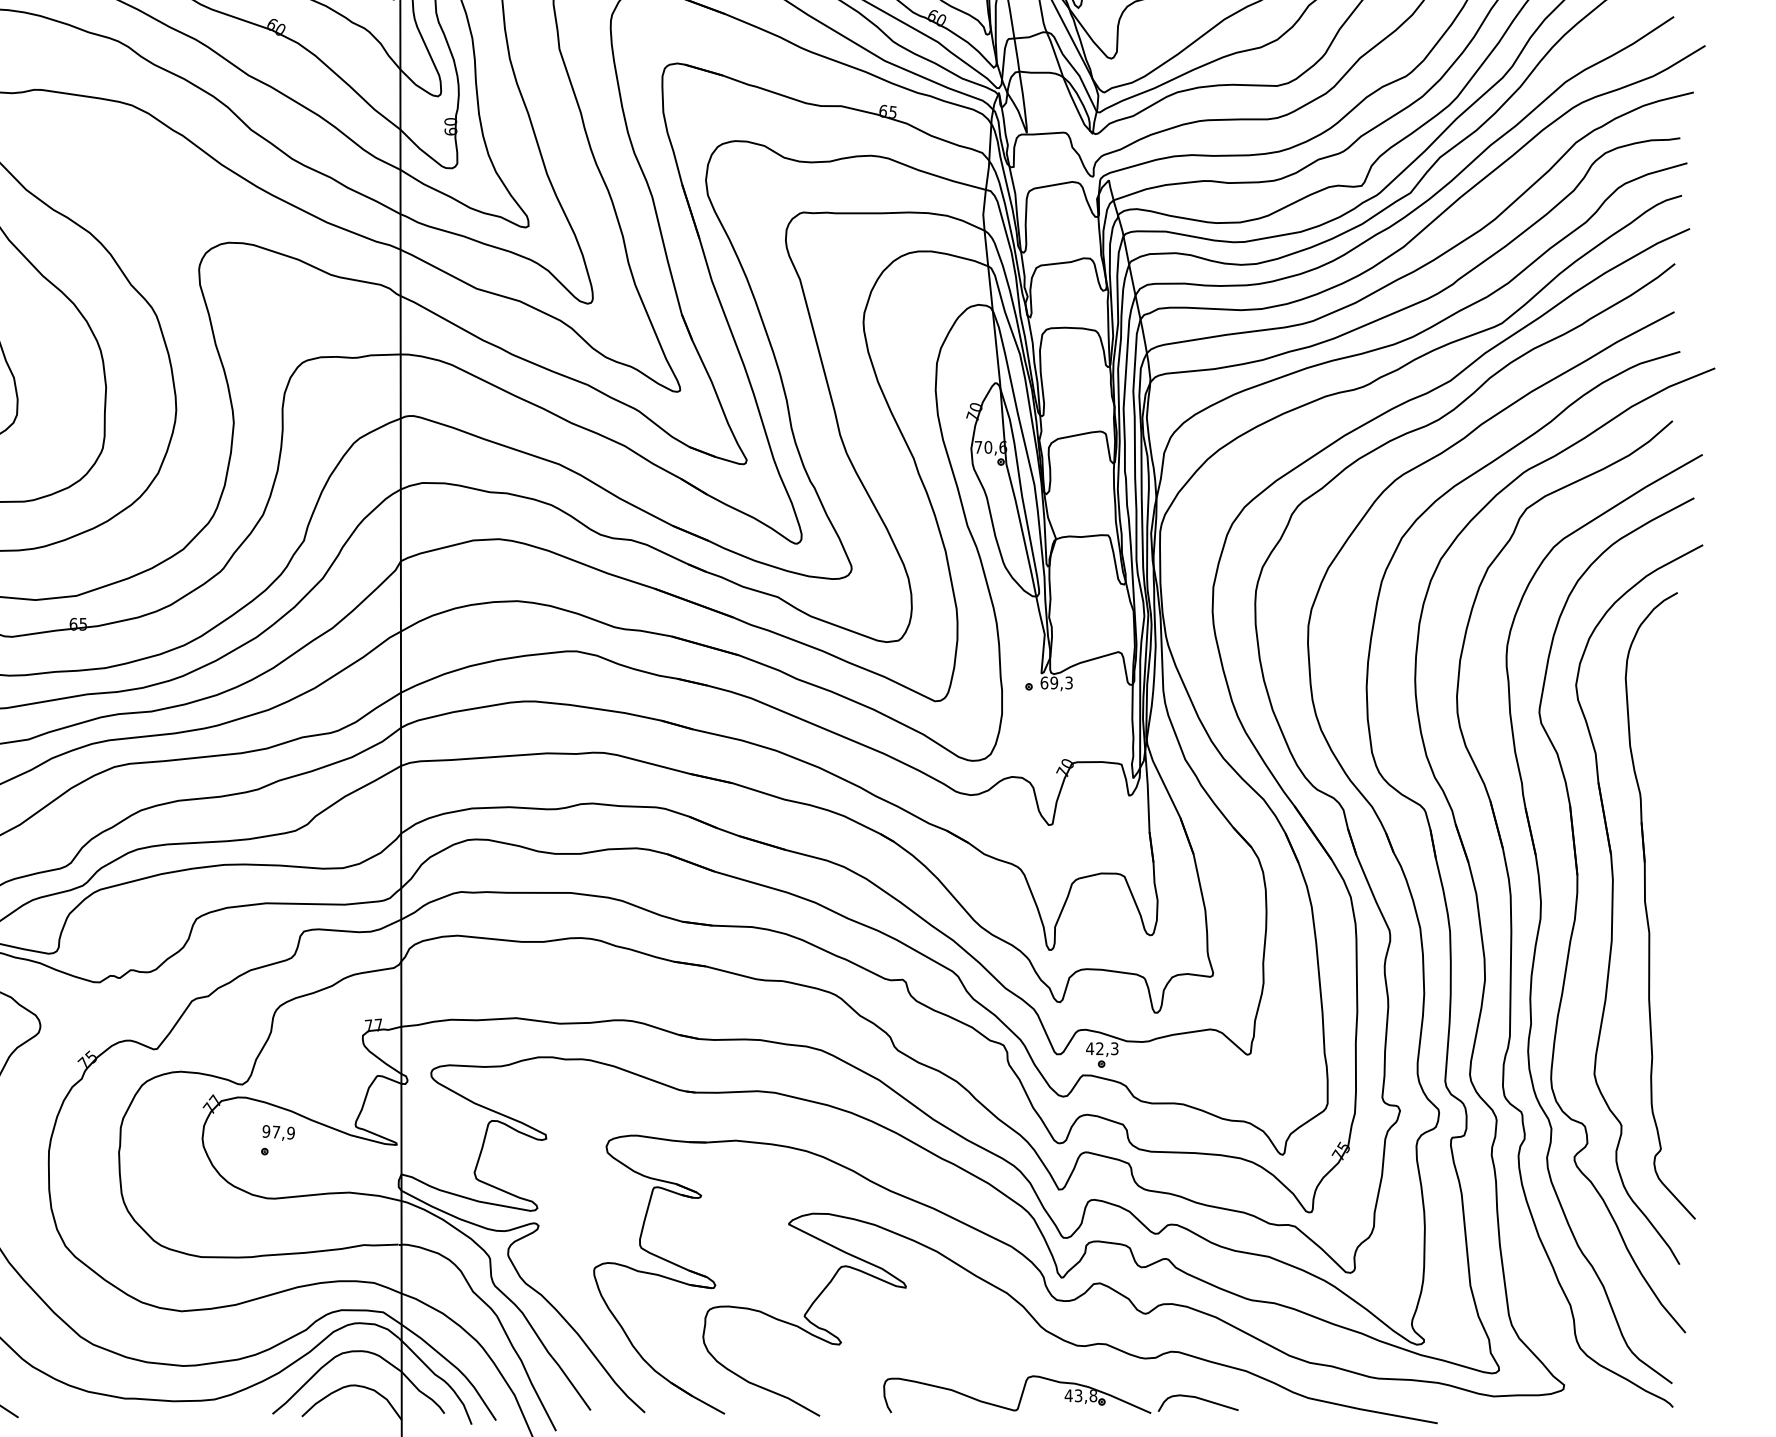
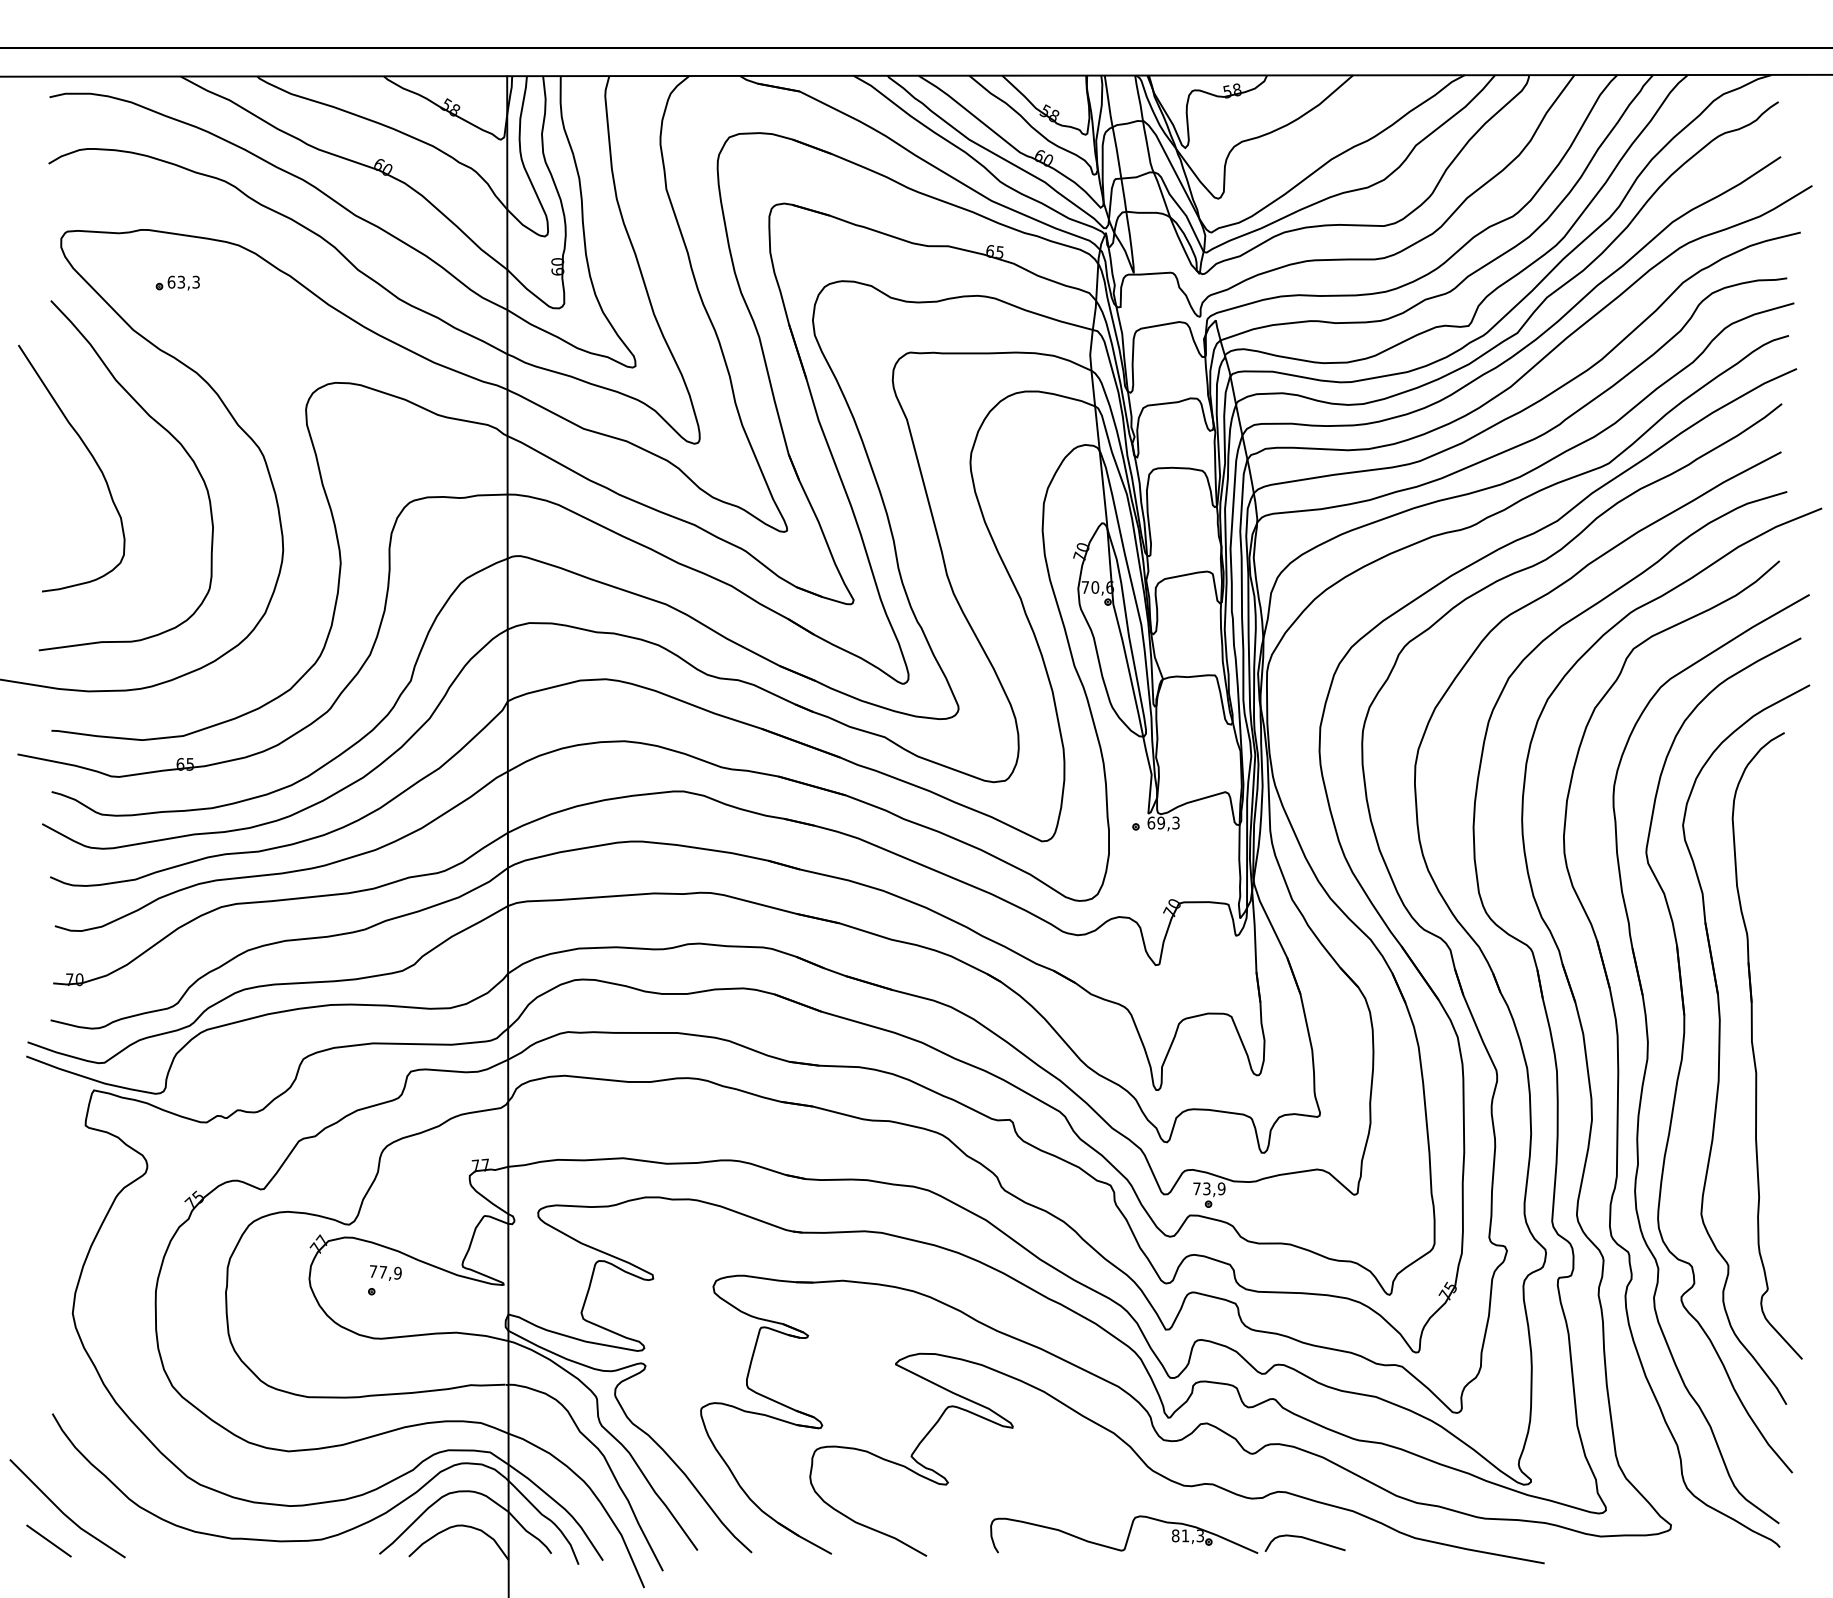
part: (70, 142) -> (177, 282), added
text: (1101, 1048) -> (1208, 1188), 42,3 -> 73,9
text: (266, 1131) -> (373, 1271), 97,9 -> 77,9
text: (1080, 1395) -> (1187, 1535), 43,8 -> 81,3

